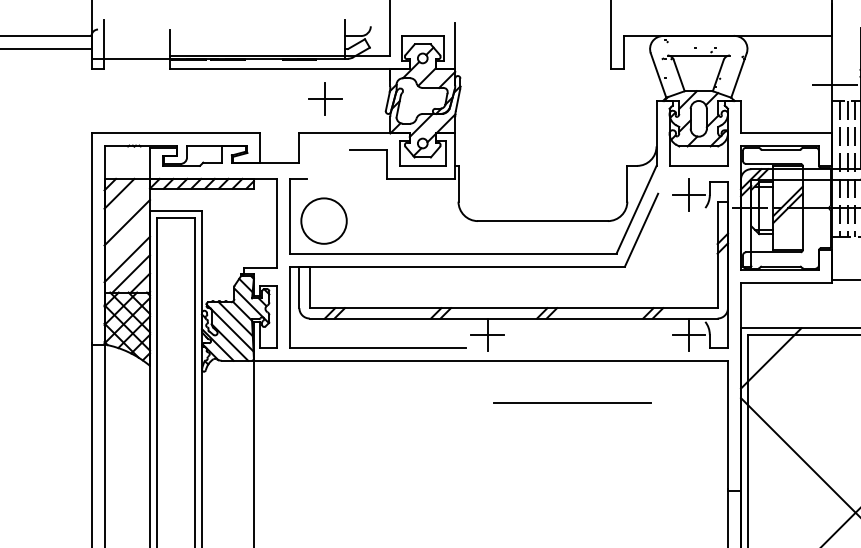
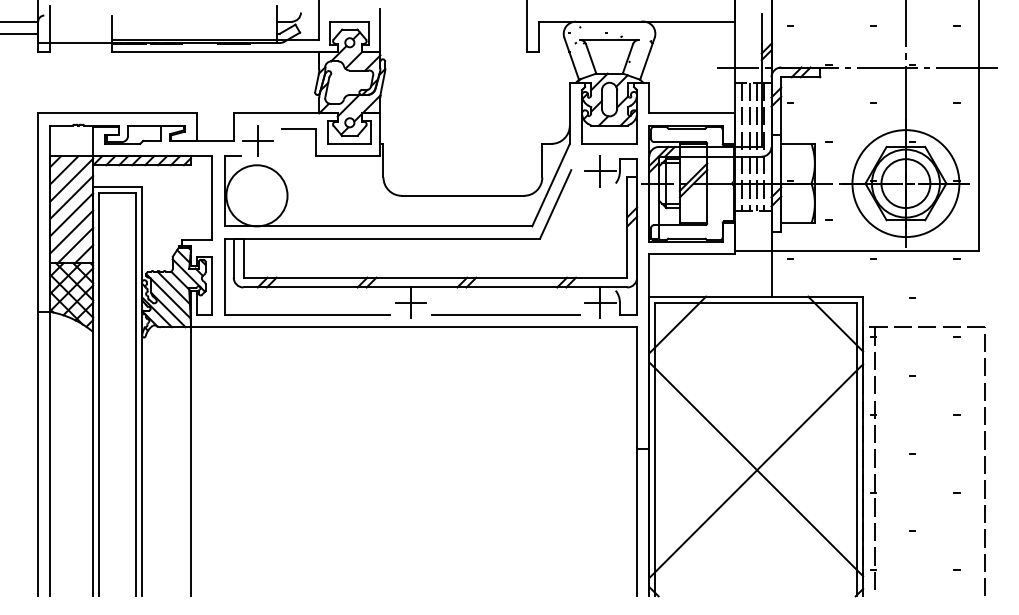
part: (324, 98) -> (257, 140), moved
line: (126, 203) -> (71, 179), added
circle: (323, 220) -> (256, 195), size x1.43
line: (126, 240) -> (71, 214), added
line: (572, 402) -> (505, 314), moved

